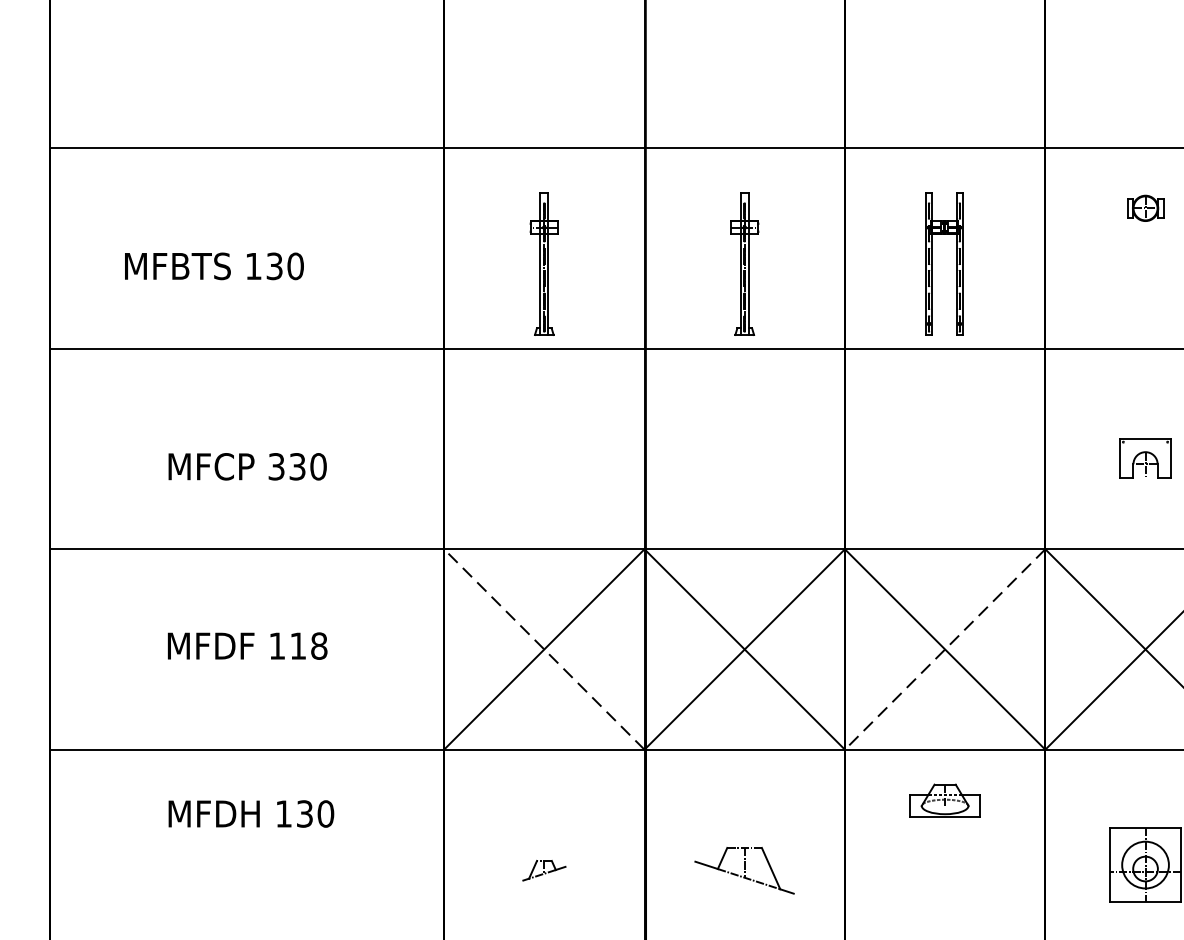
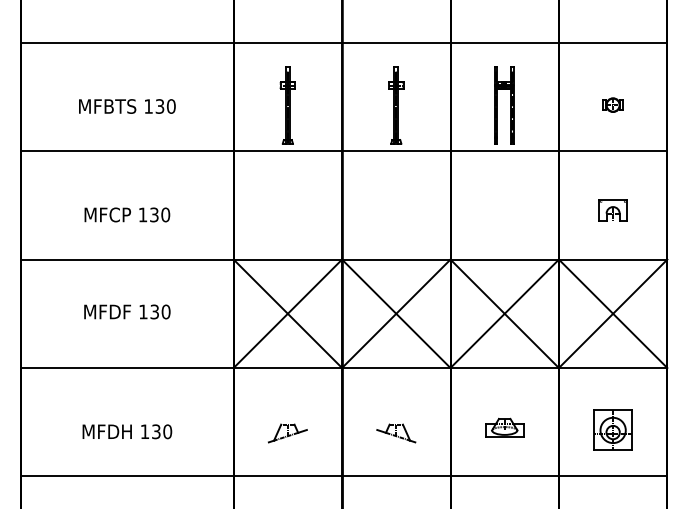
part: (1144, 207) -> (612, 104), moved
text: (214, 266) -> (127, 106), moved
text: (275, 465) -> (142, 214), 330 -> 130
text: (308, 645) -> (160, 311), 118 -> 130
line: (543, 648) -> (287, 313), dashed -> solid
line: (944, 648) -> (504, 313), dashed -> solid
part: (944, 800) -> (504, 427), moved
text: (251, 813) -> (127, 431), moved
part: (543, 870) -> (287, 433), size x1.67
part: (745, 870) -> (396, 433), size x0.71

